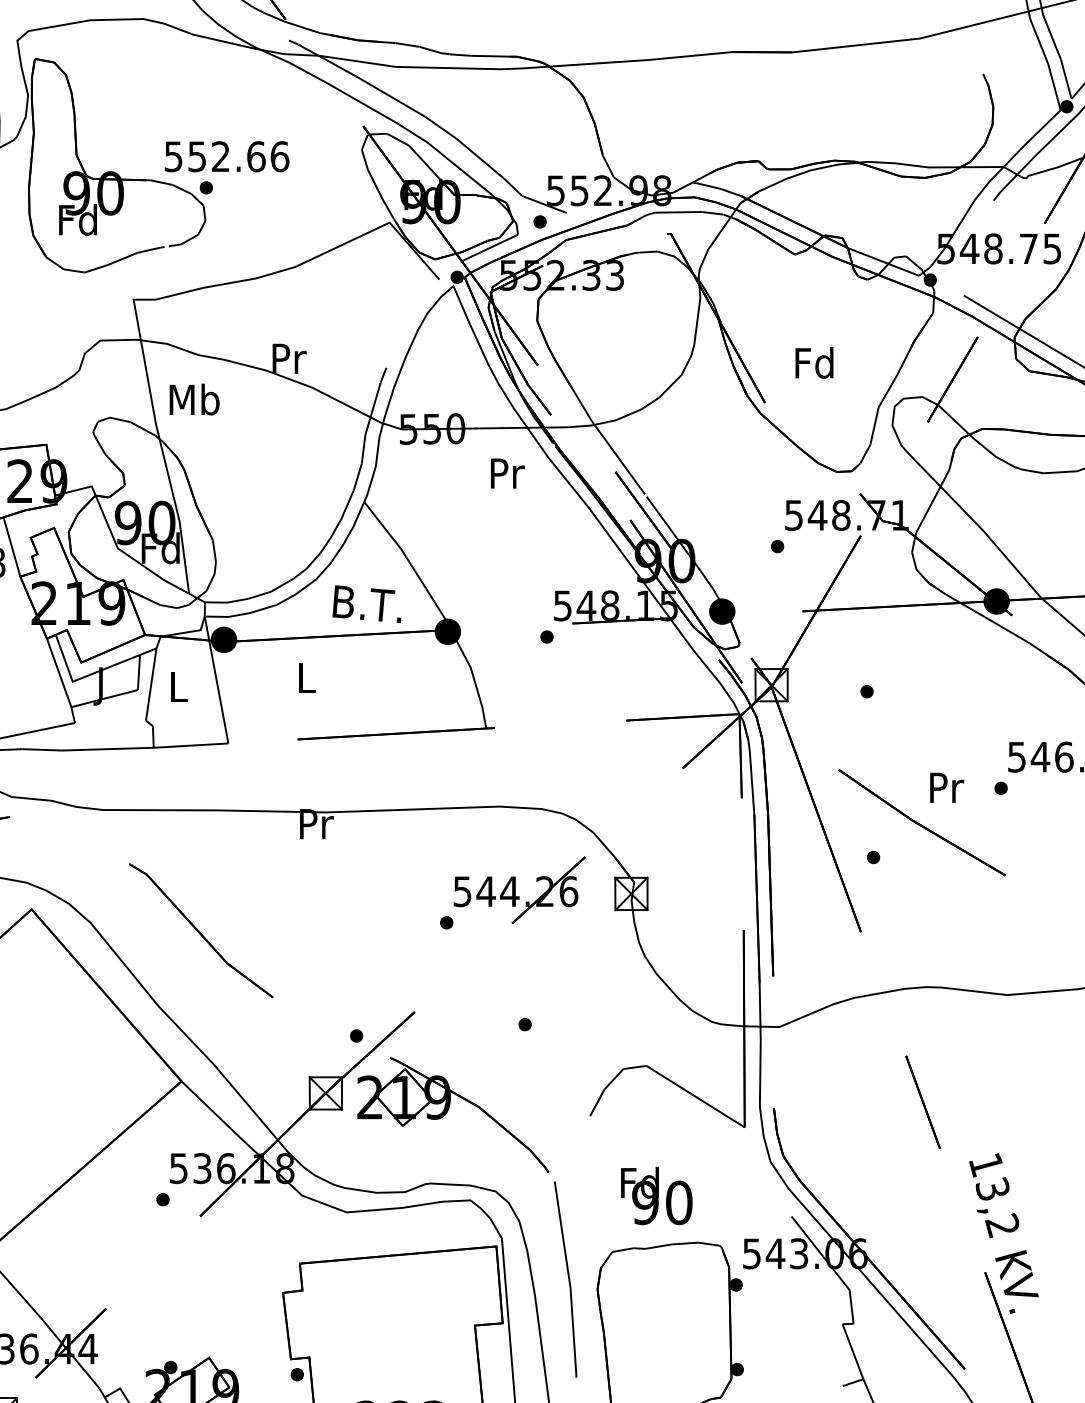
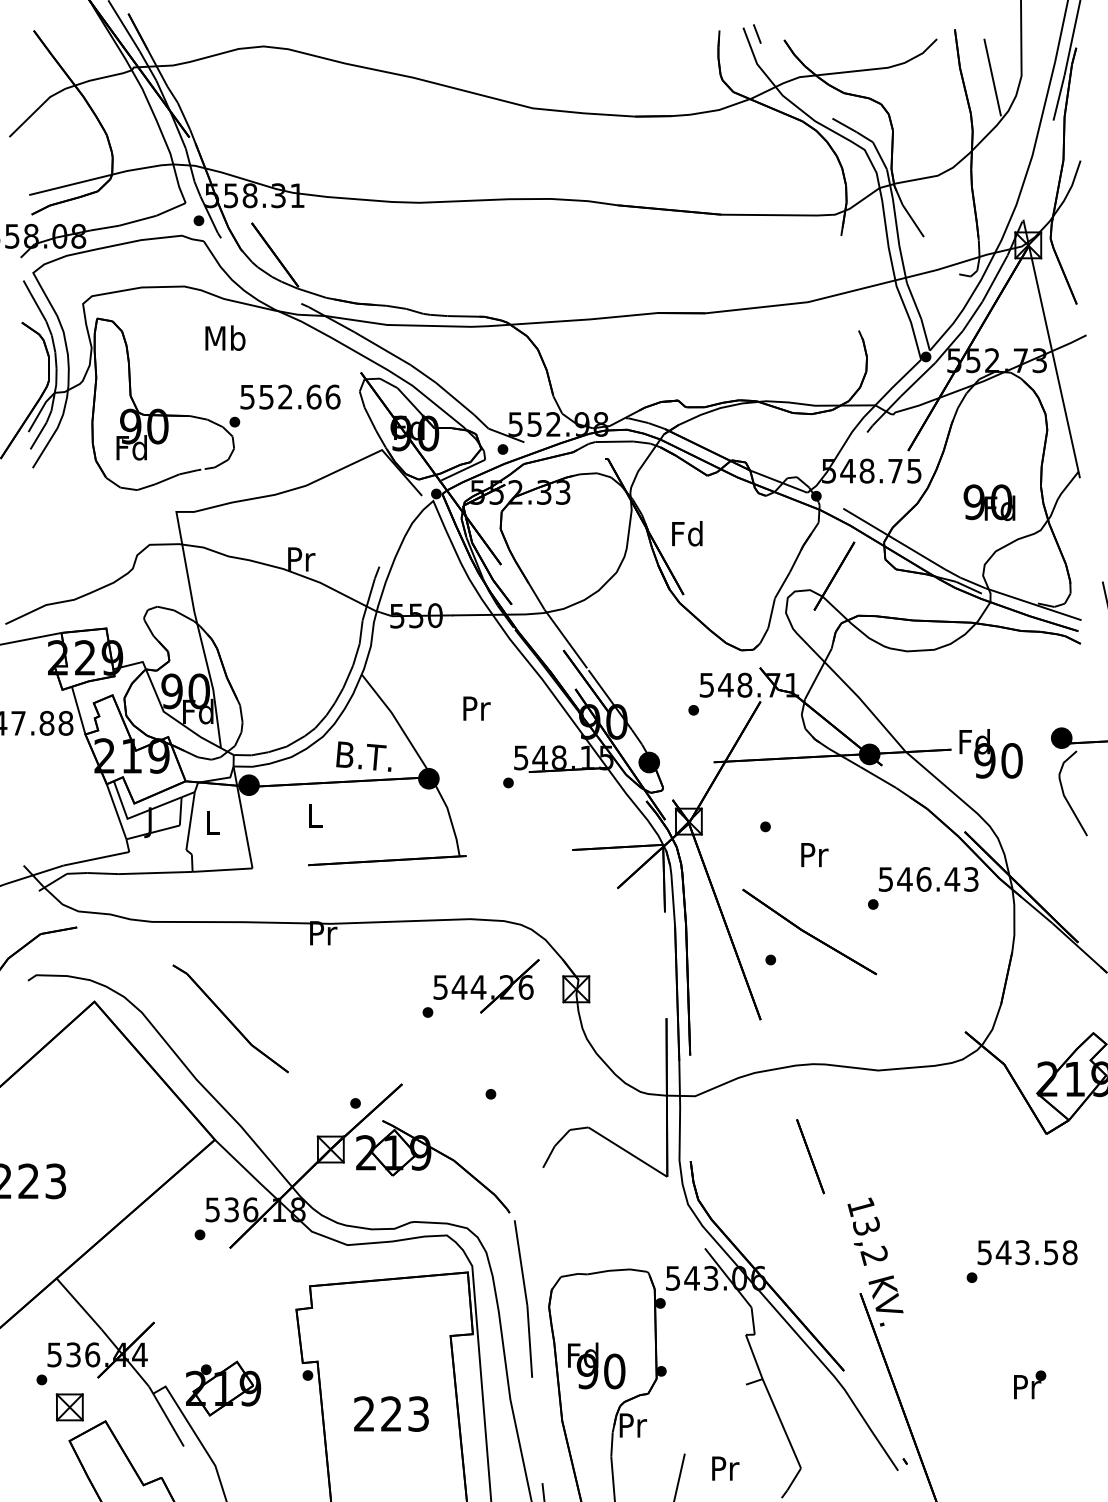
text: (227, 155) -> (290, 396), moved
text: (814, 362) -> (687, 533), moved
text: (194, 398) -> (225, 337), moved
text: (507, 473) -> (476, 708), moved
text: (946, 788) -> (814, 855), moved
text: (656, 1195) -> (596, 1365), moved

